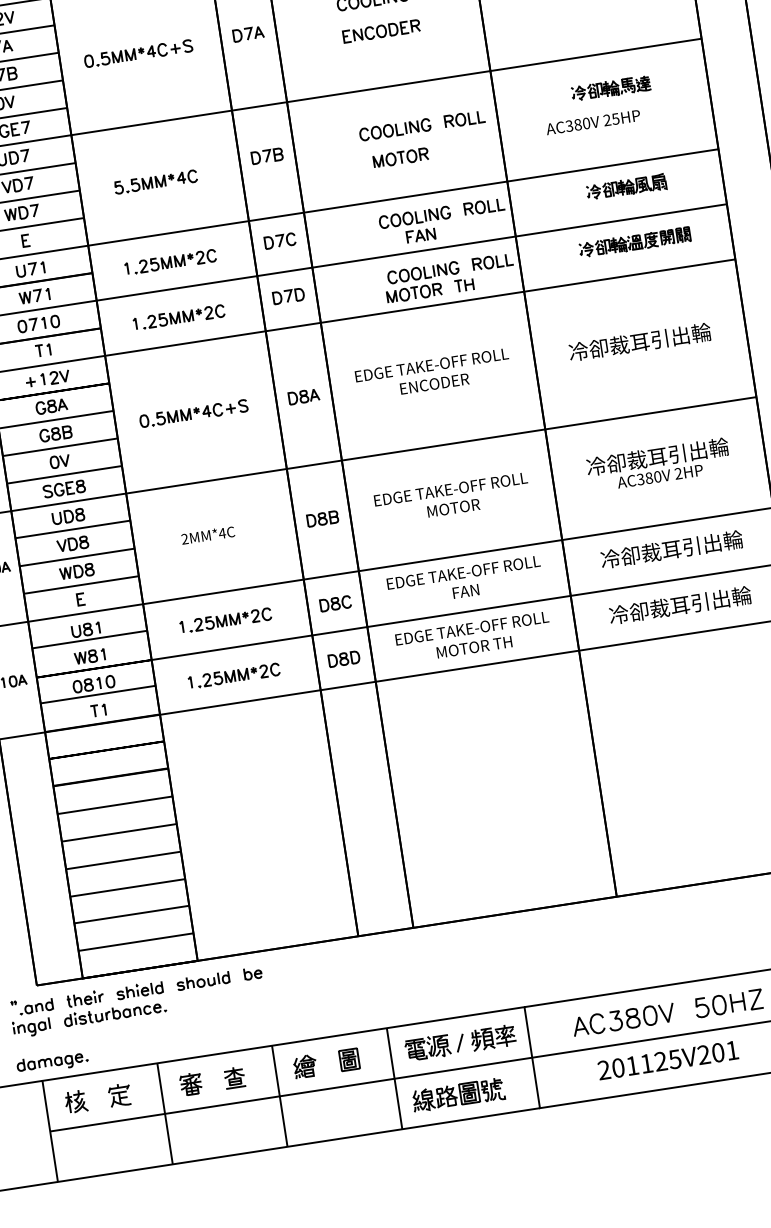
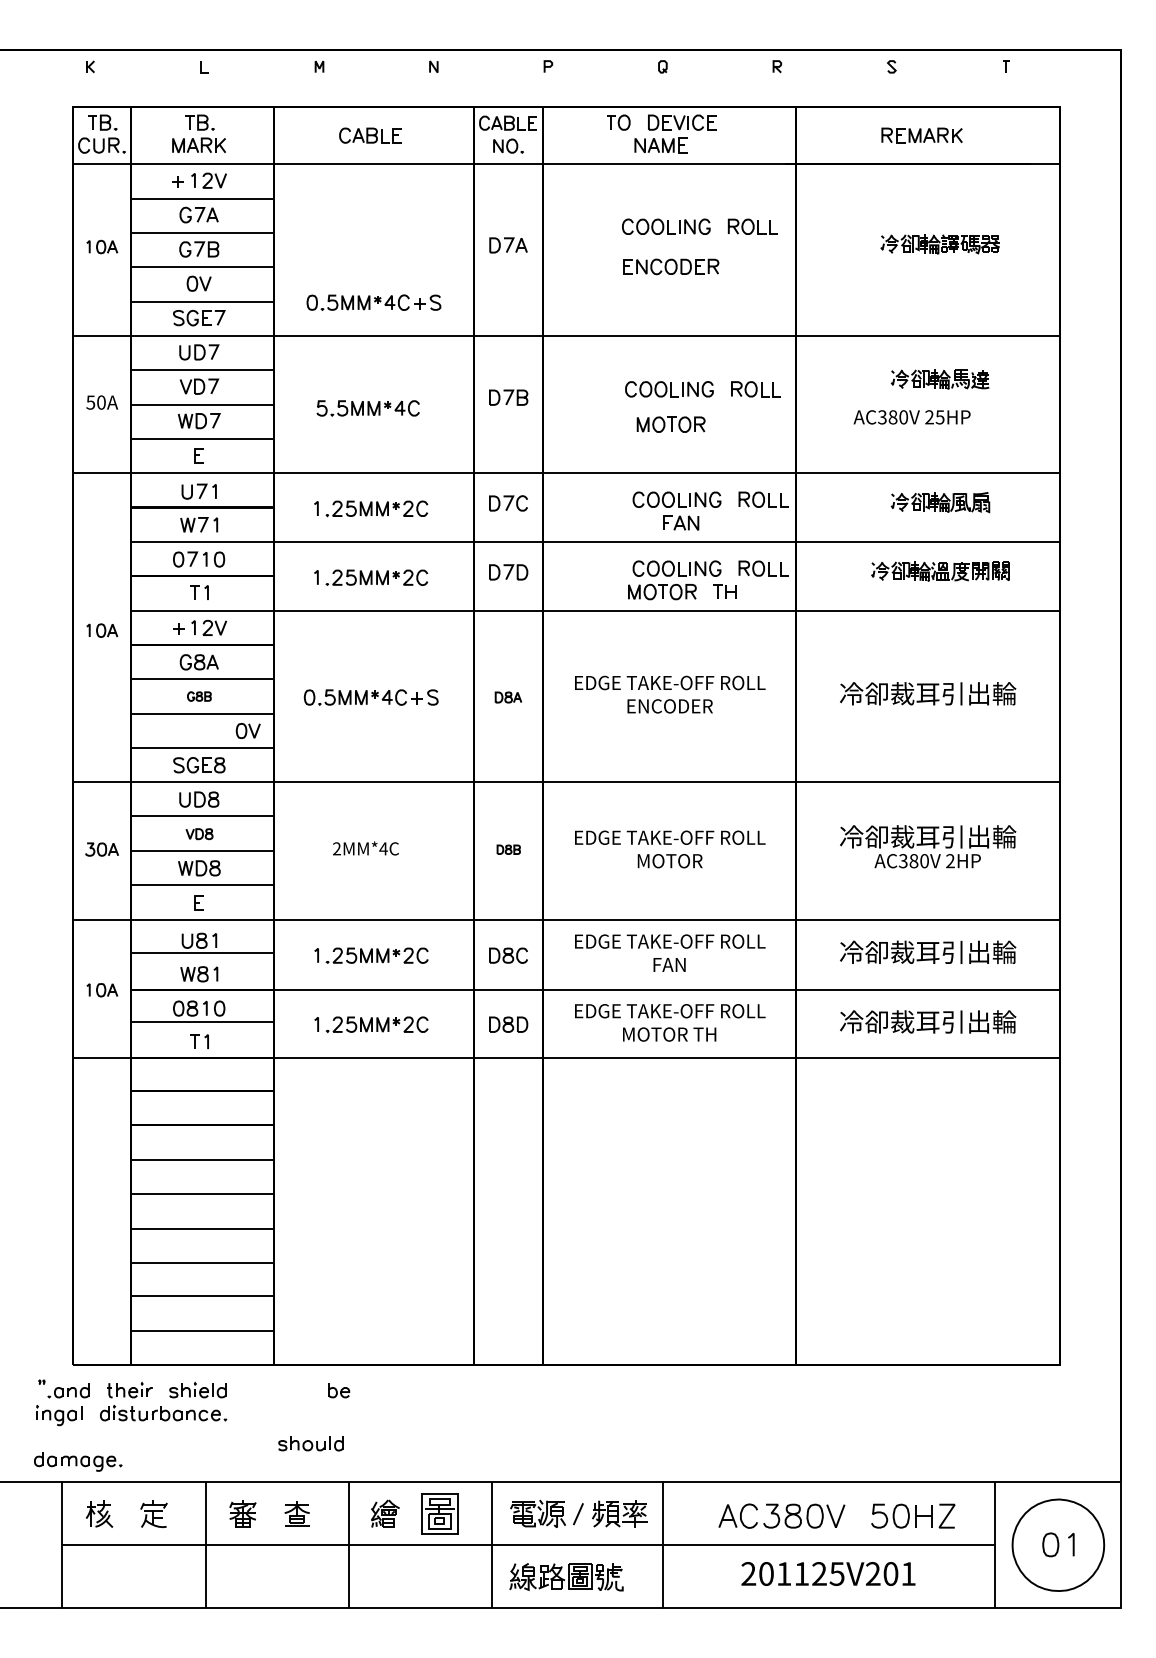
part: (138, 53) -> (373, 302), moved
part: (303, 396) -> (508, 697), size x0.7
part: (55, 433) -> (199, 696), size x0.6
part: (59, 461) -> (247, 730), moved
part: (322, 518) -> (508, 849), size x0.6
part: (72, 544) -> (199, 834), size x0.7
part: (202, 981) -> (310, 1443), moved
part: (349, 1059) -> (440, 1513), size x1.6

